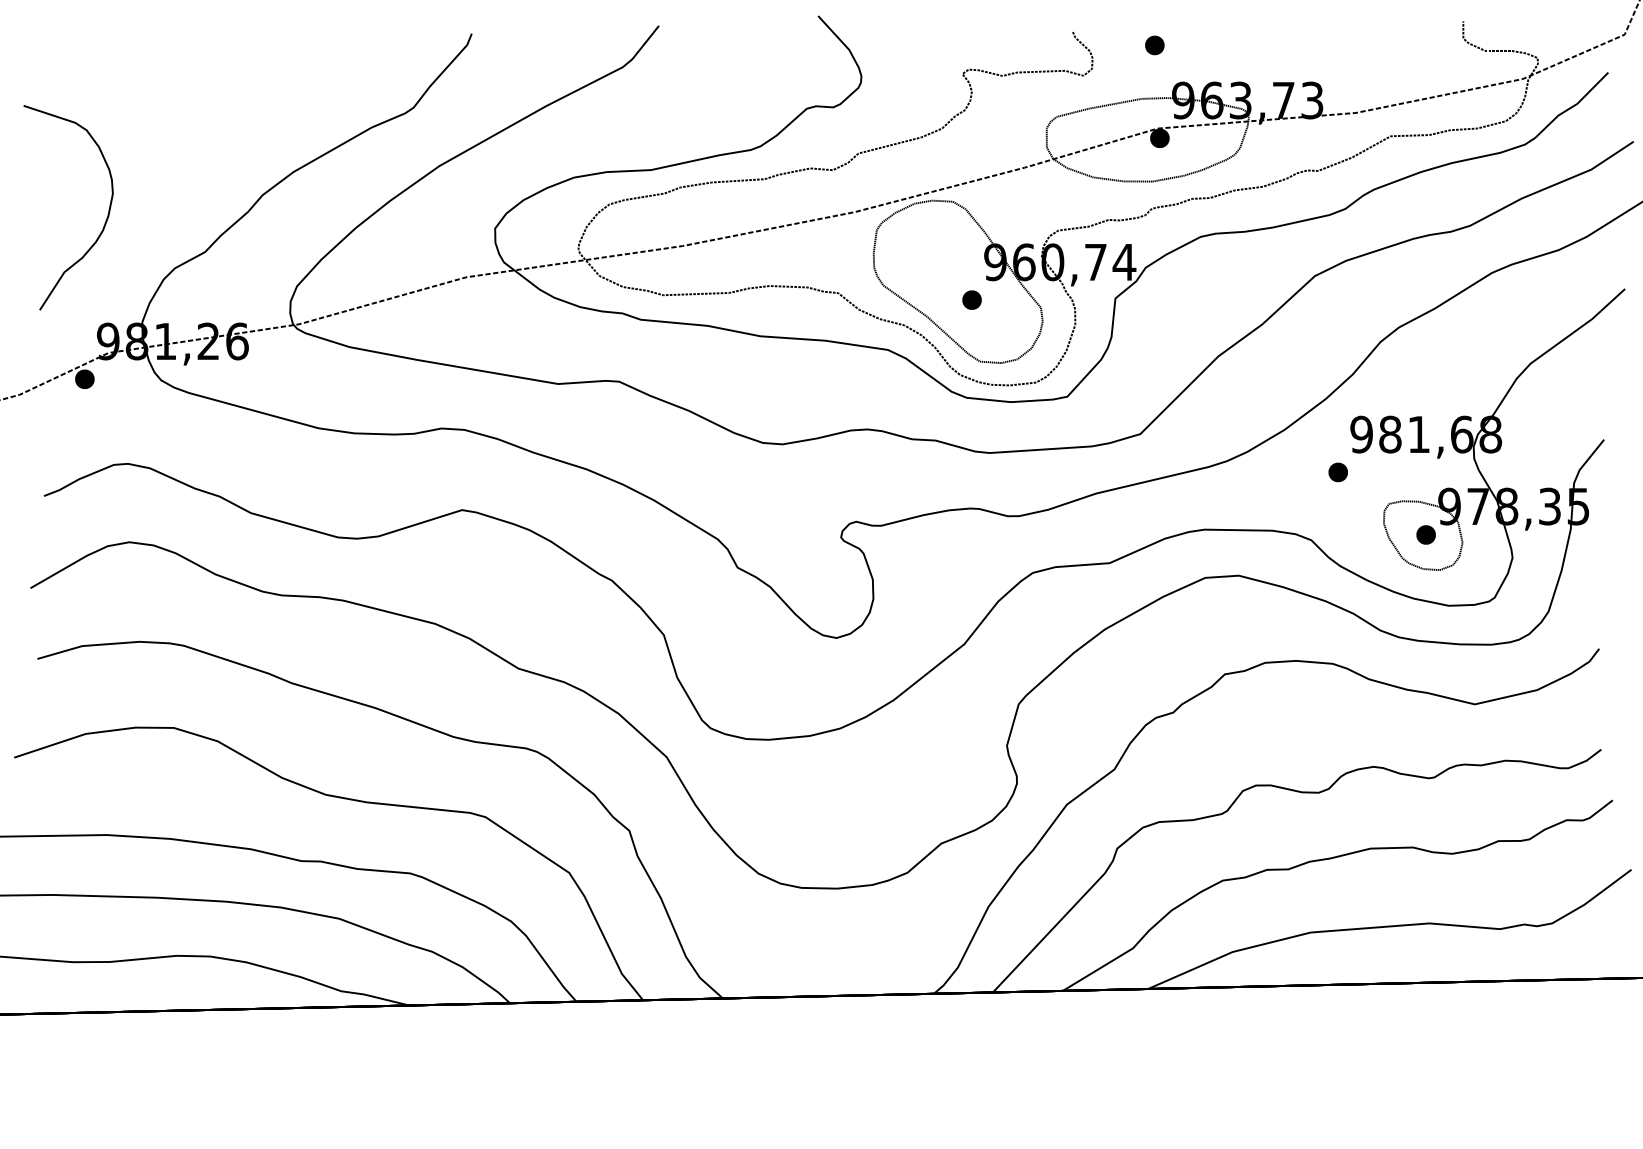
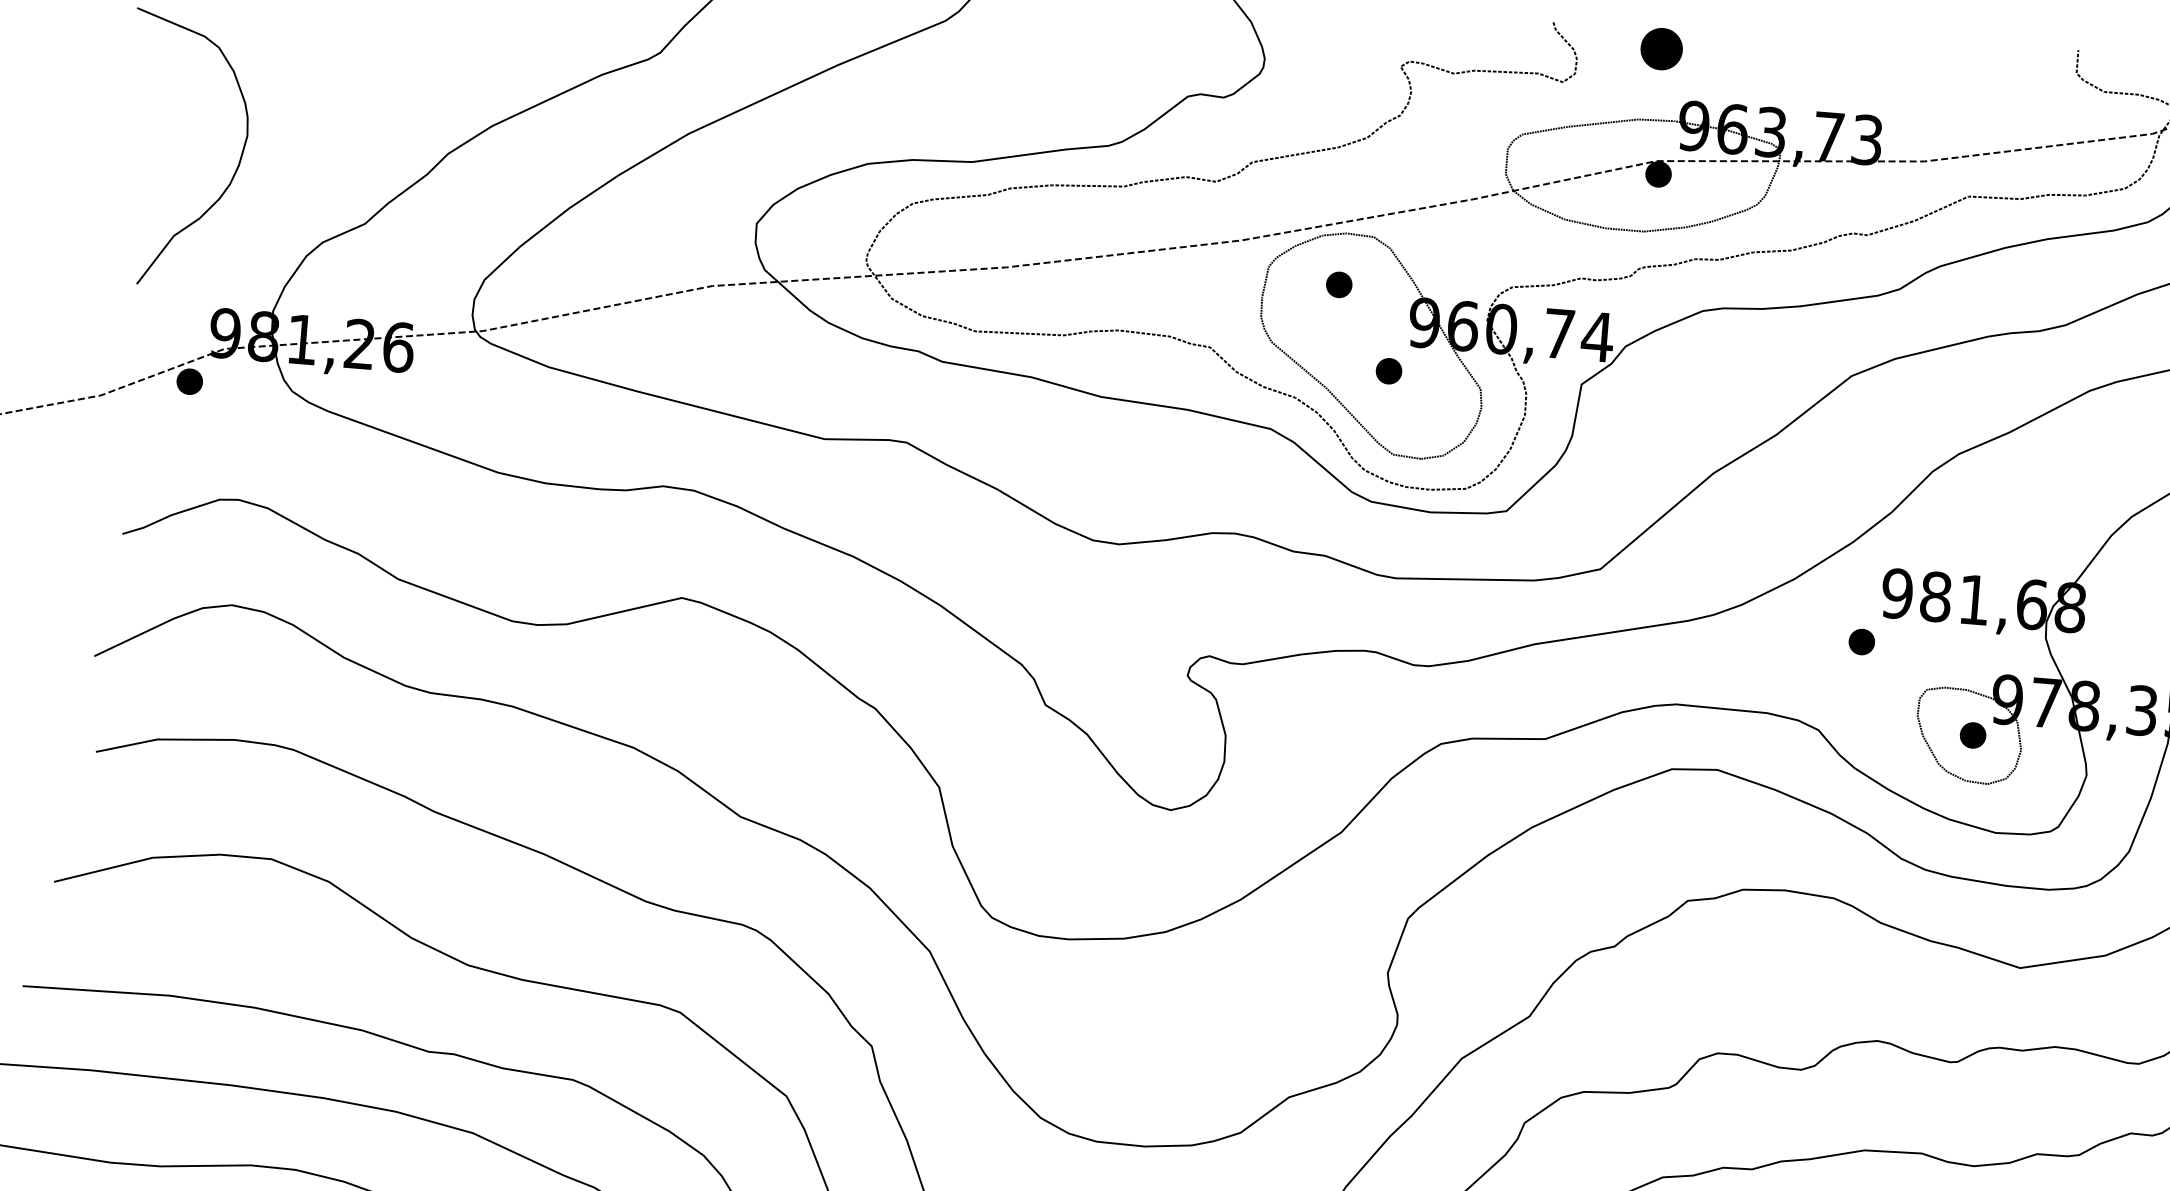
part: (1154, 45) -> (1661, 49), size x1.6
part: (929, 238) -> (1338, 283), added

